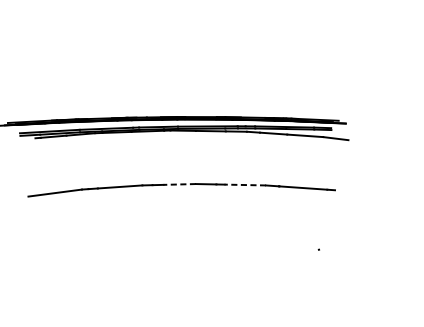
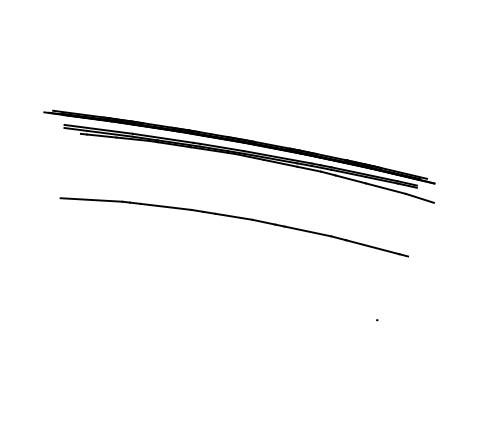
line: (179, 184) -> (233, 216), dashed -> solid
line: (244, 185) -> (307, 231), dashed -> solid

